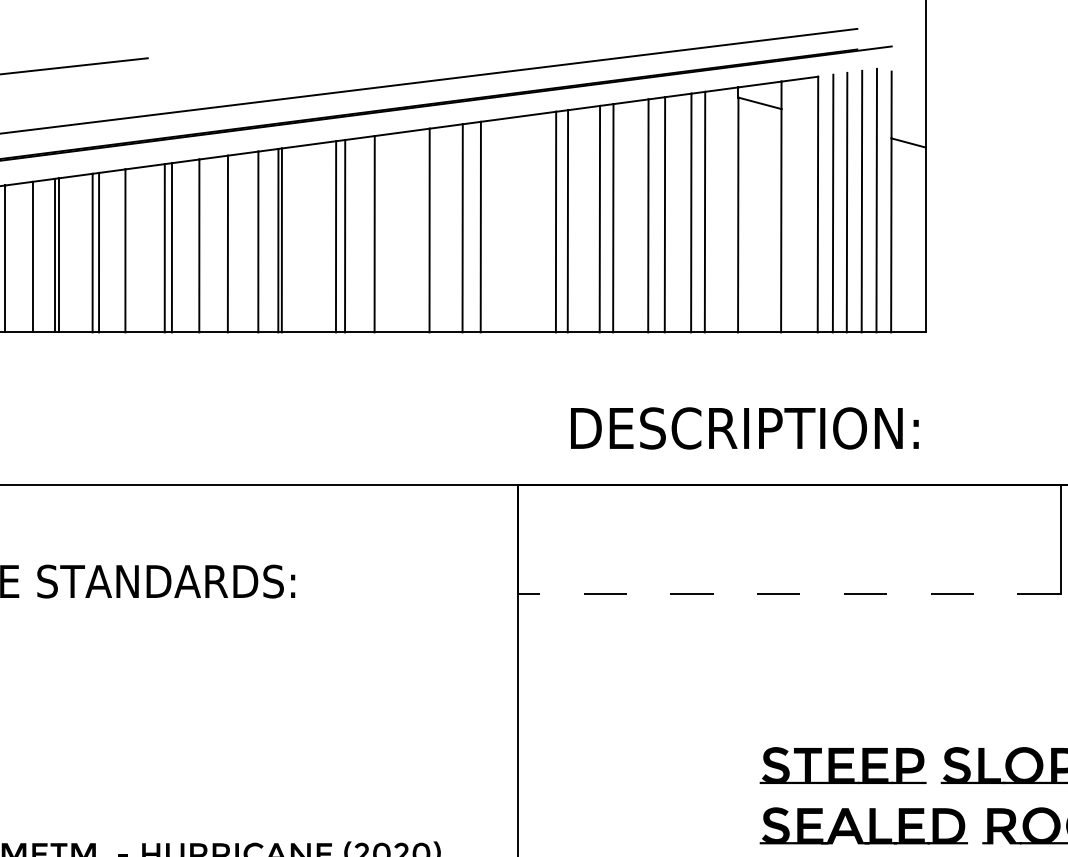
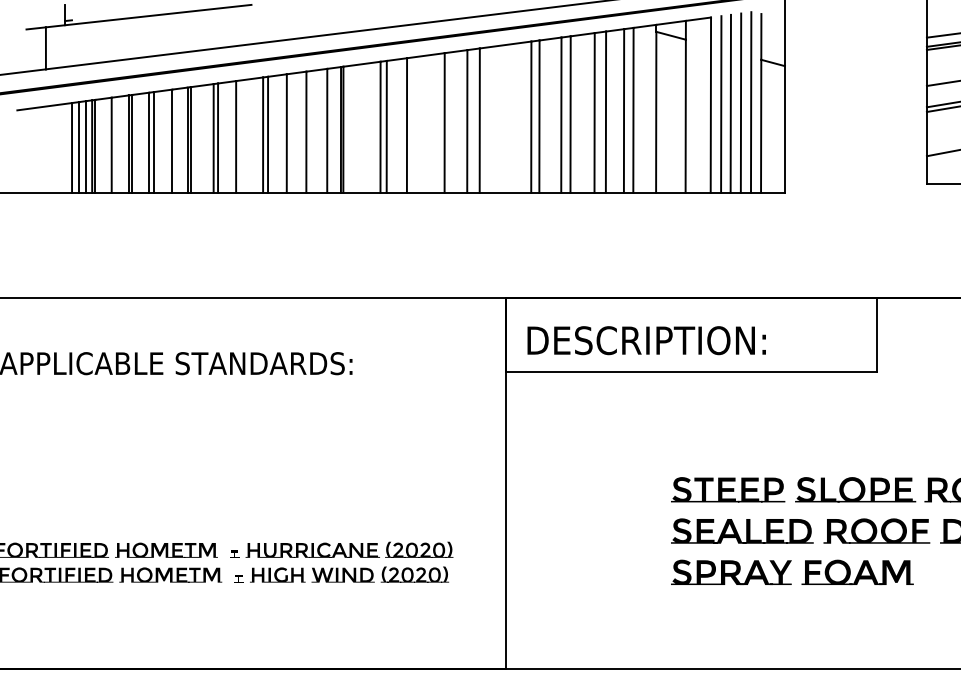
text: (744, 428) -> (646, 340), moved
line: (789, 593) -> (691, 371), dashed -> solid

